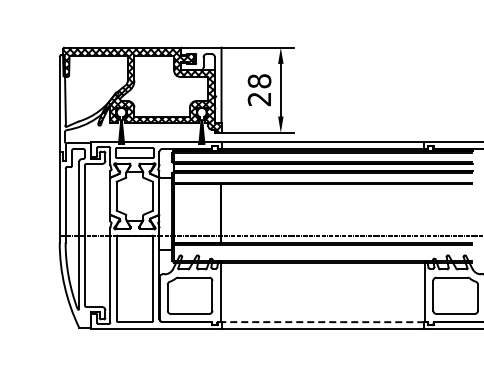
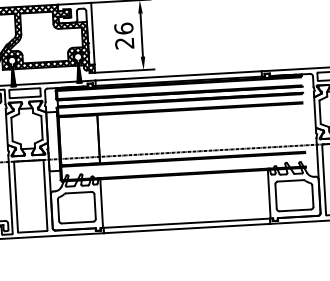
text: (259, 81) -> (123, 28), 28 -> 26
line: (322, 322) -> (186, 223), dashed -> solid

